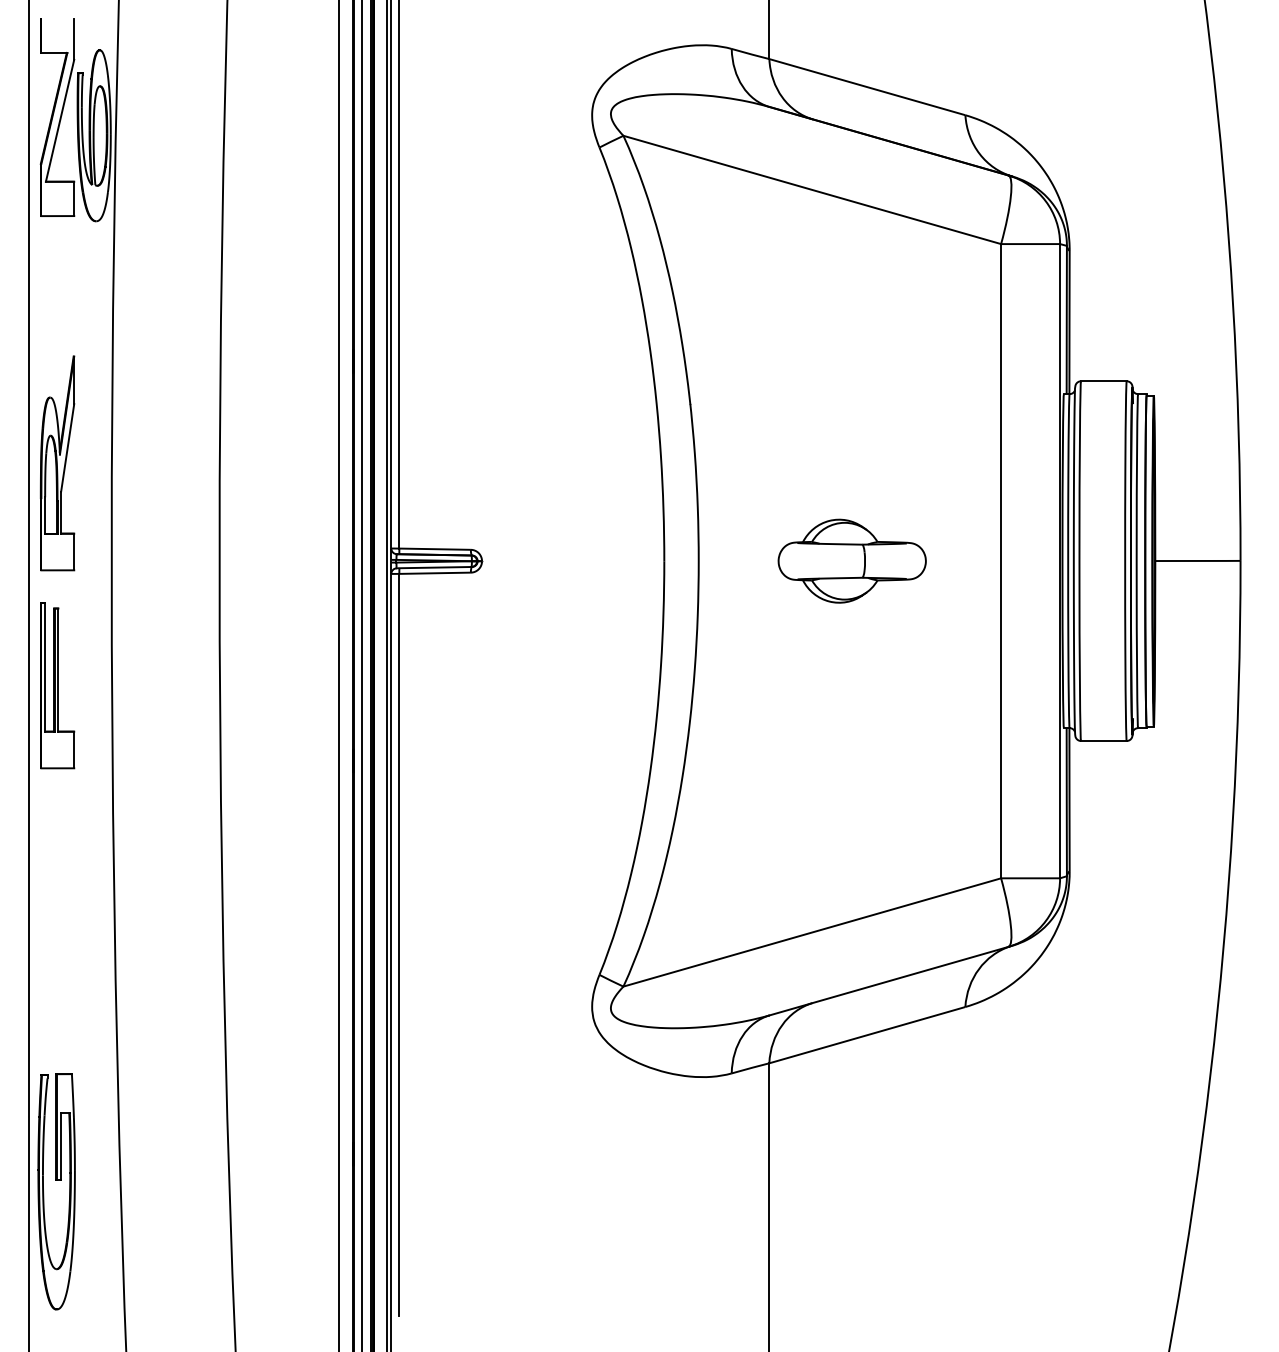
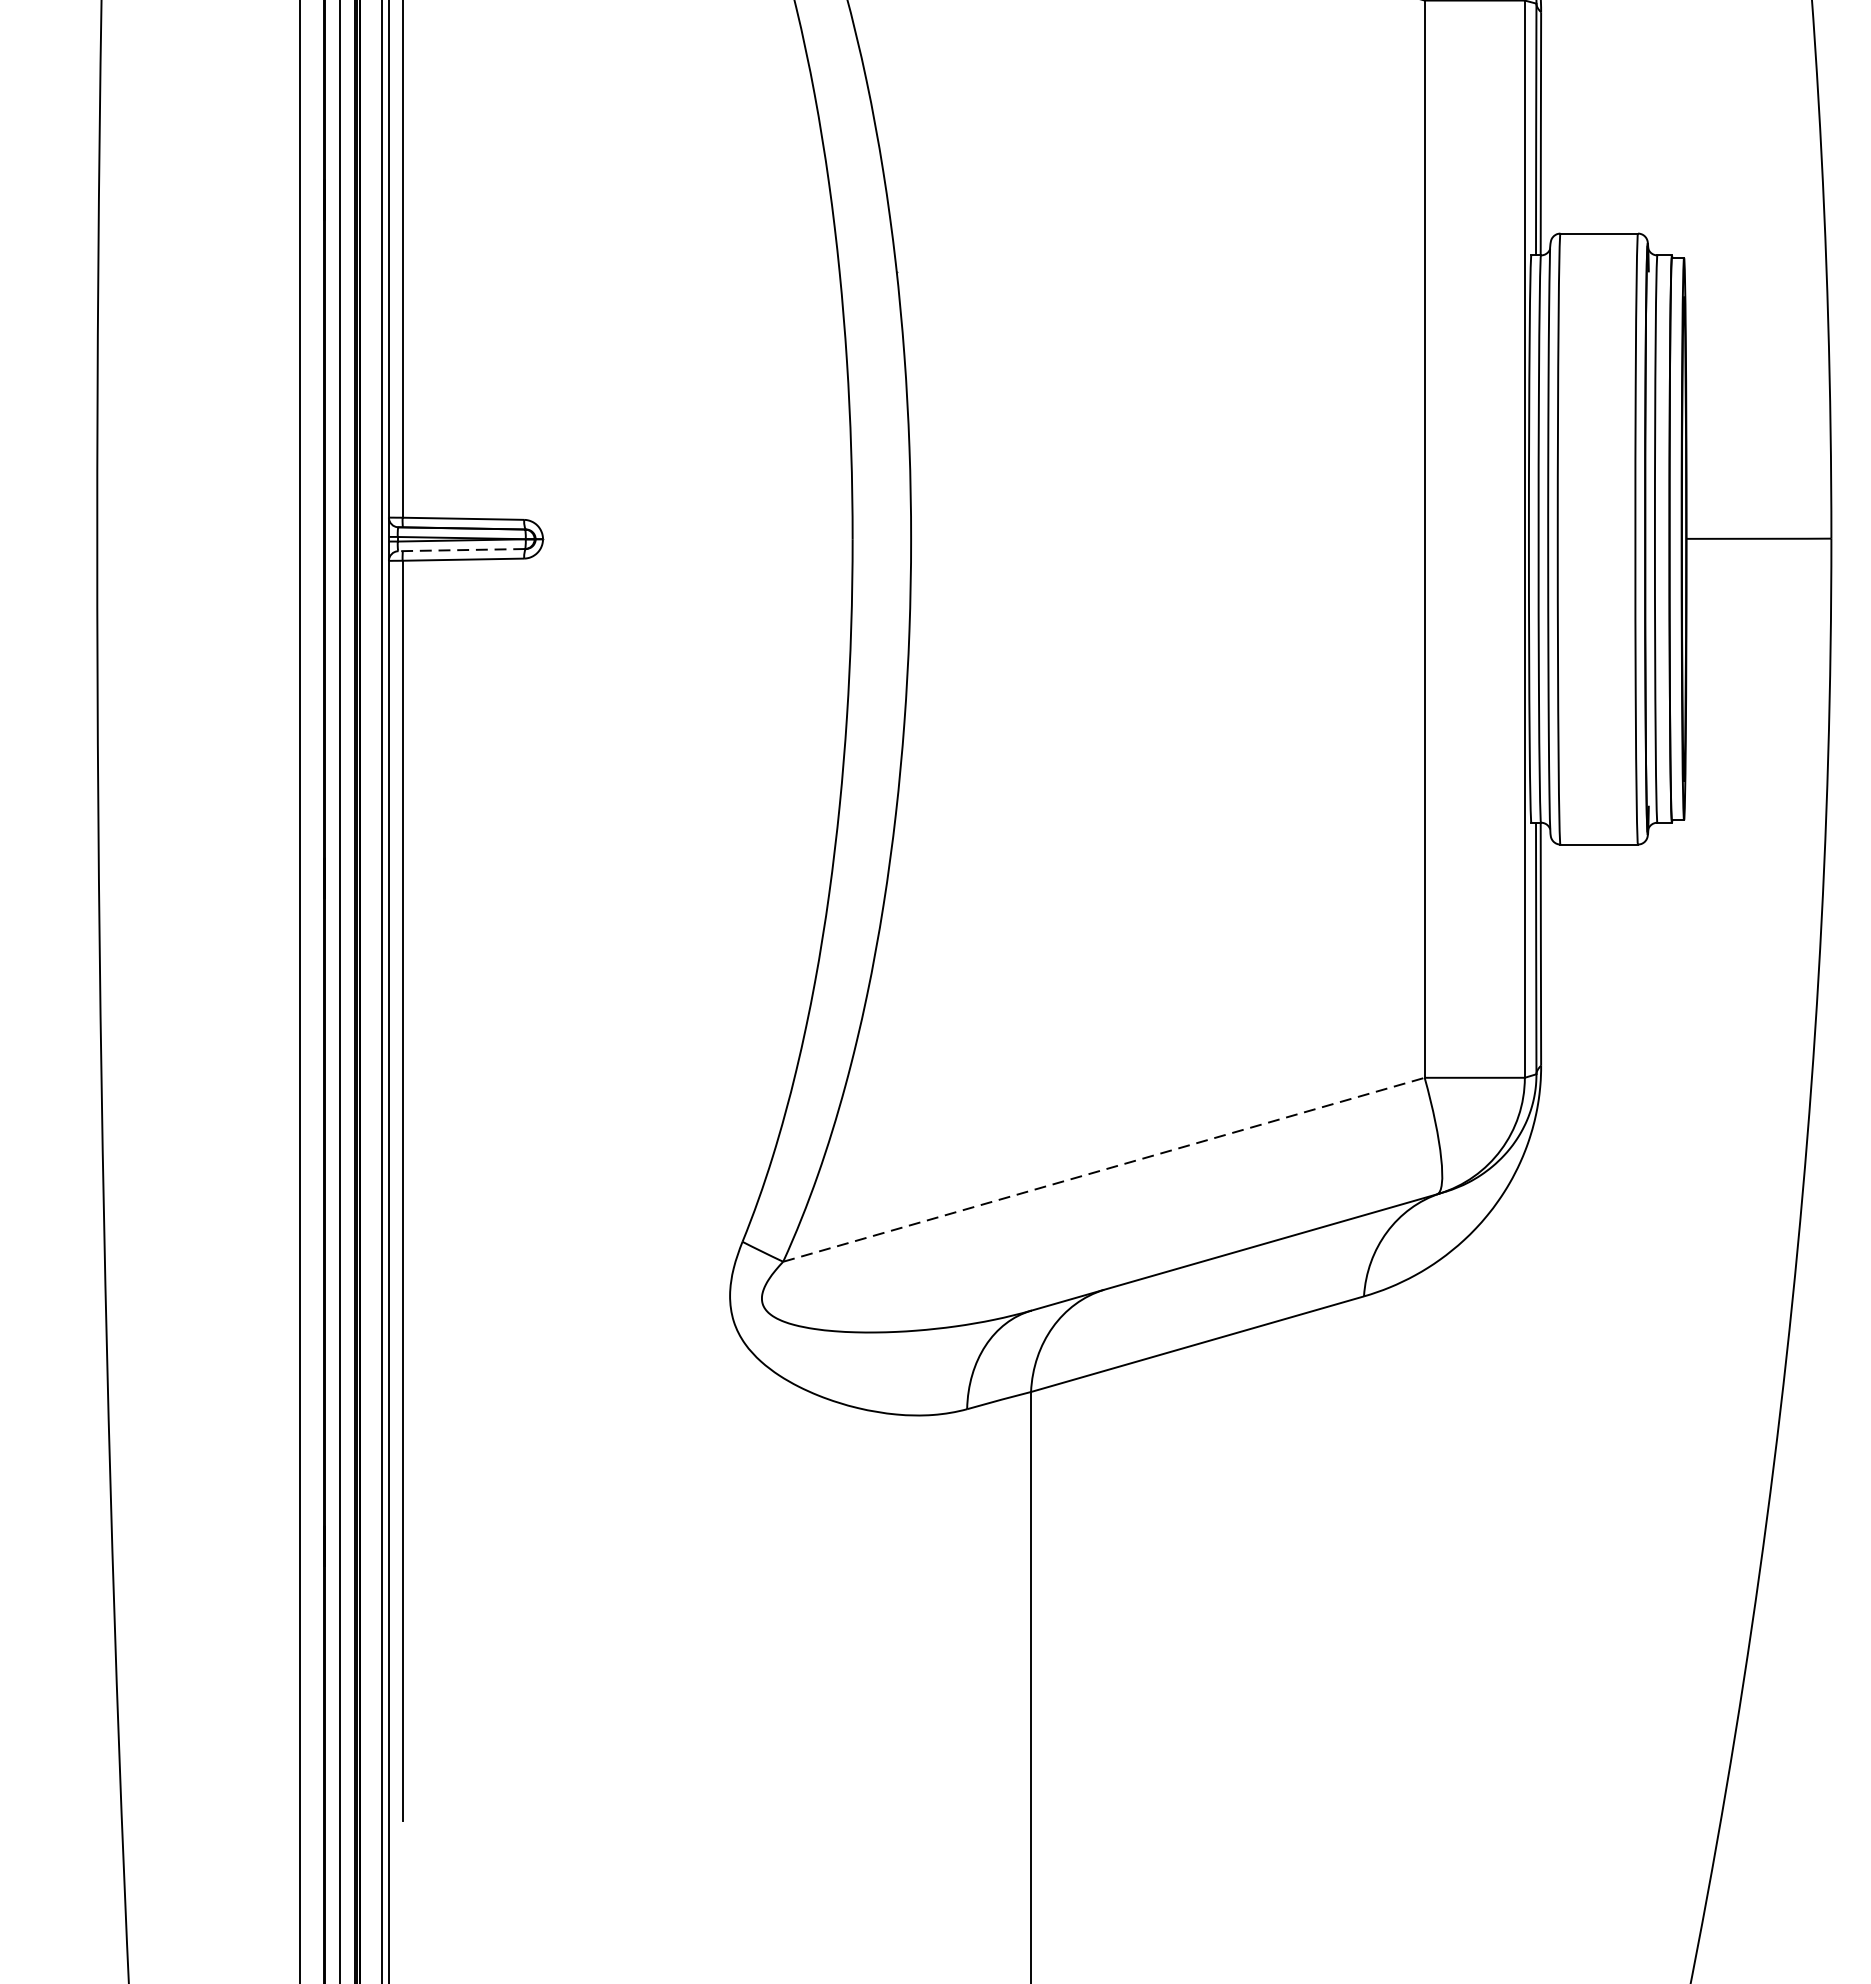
part: (851, 560) -> (1170, 537), removed
line: (433, 567) -> (460, 549), solid -> dashed
line: (812, 932) -> (1104, 1169), solid -> dashed

